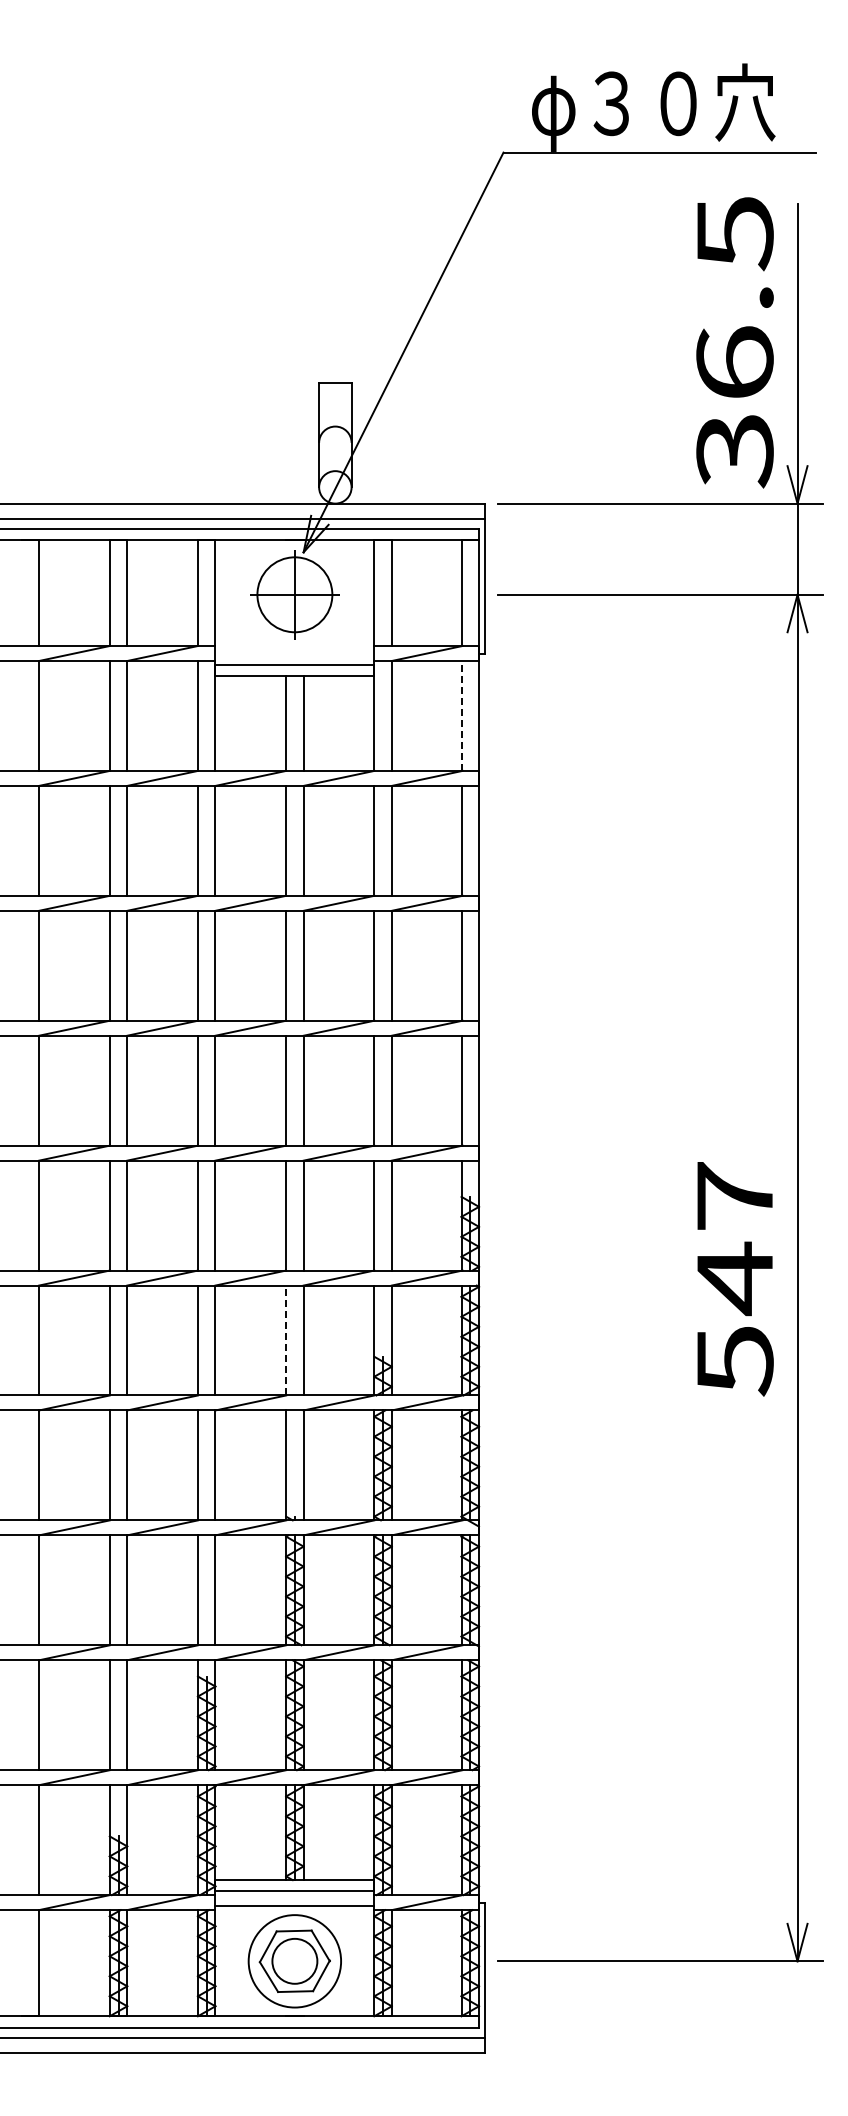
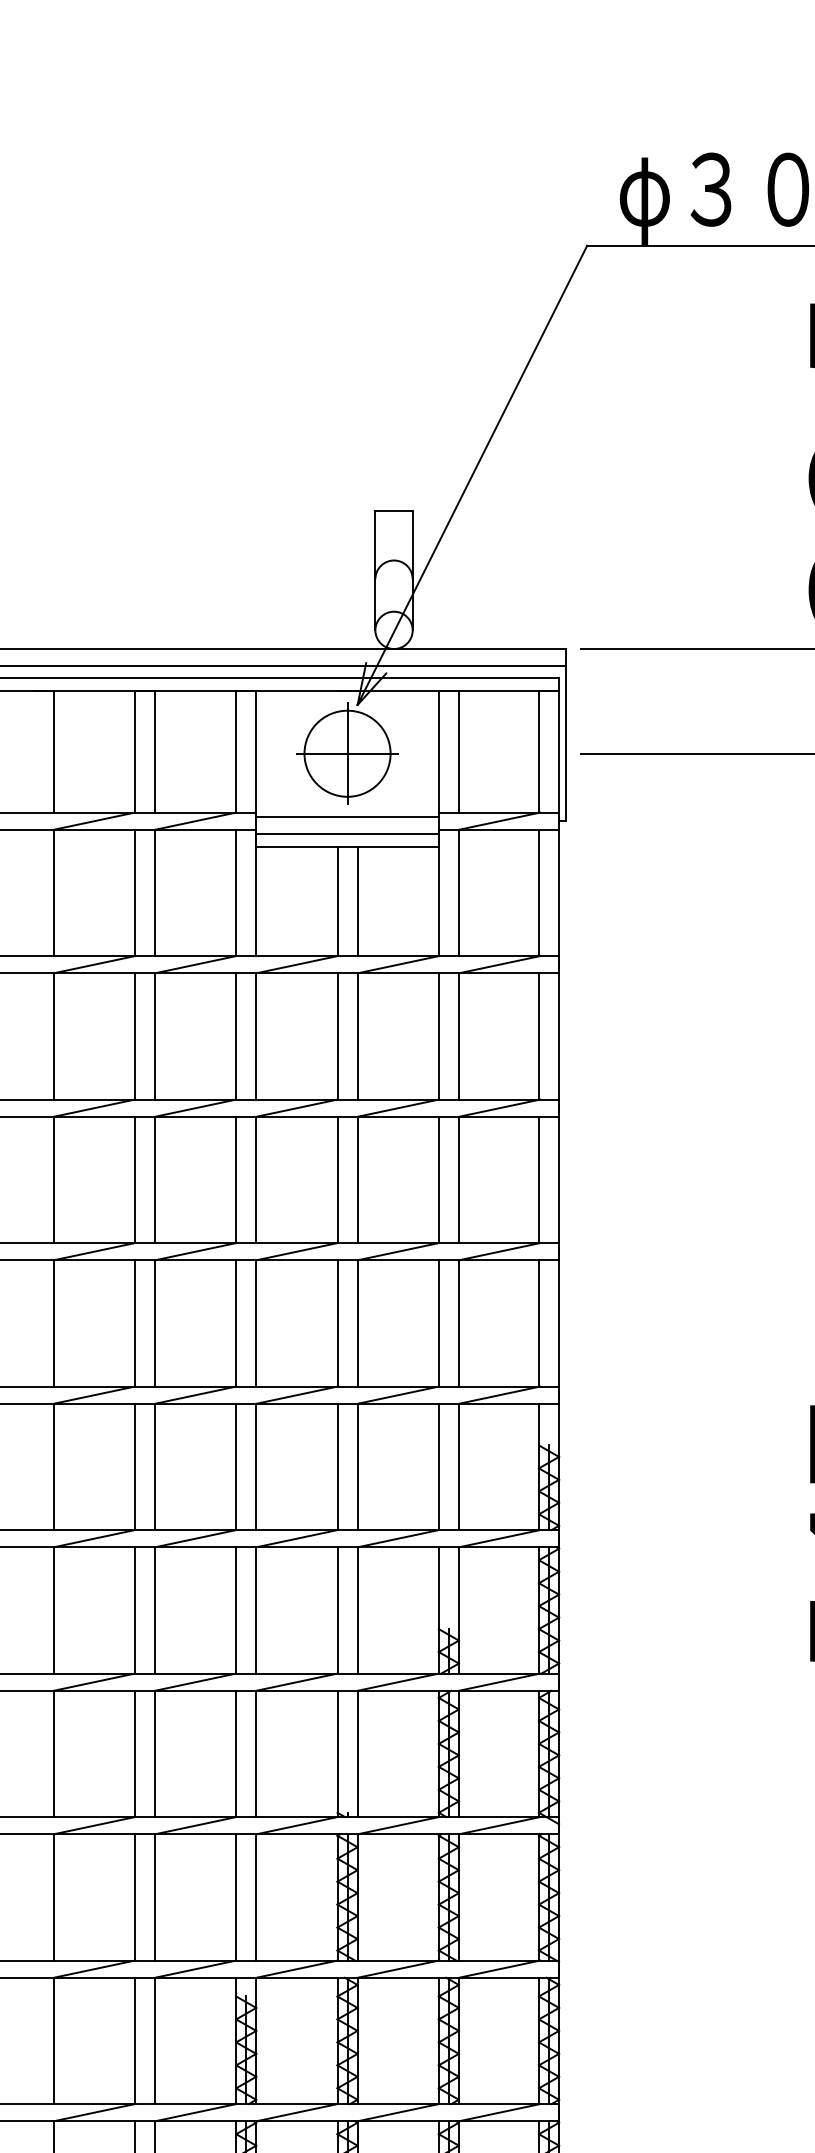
line: (294, 649) -> (347, 816), added
line: (461, 715) -> (538, 892), dashed -> solid
line: (286, 1340) -> (337, 1610), dashed -> solid

